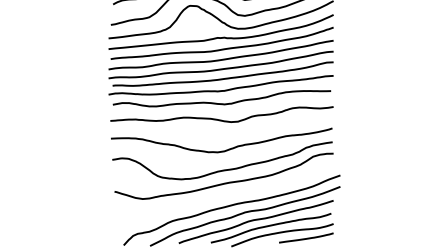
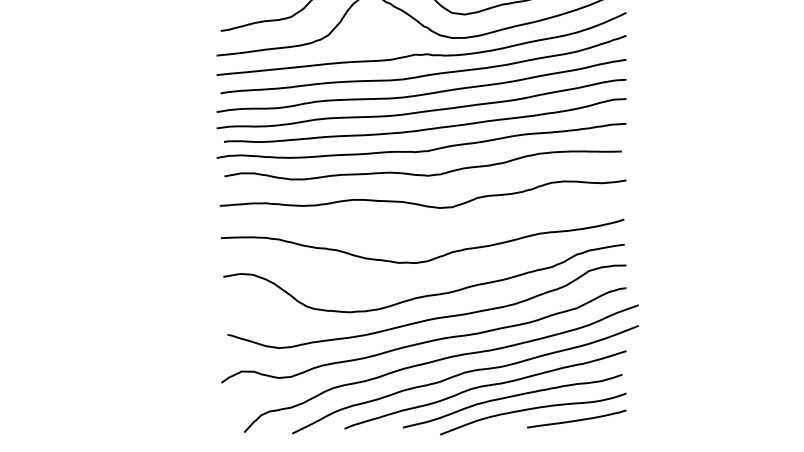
curve: (223, 194) -> (425, 339), added

